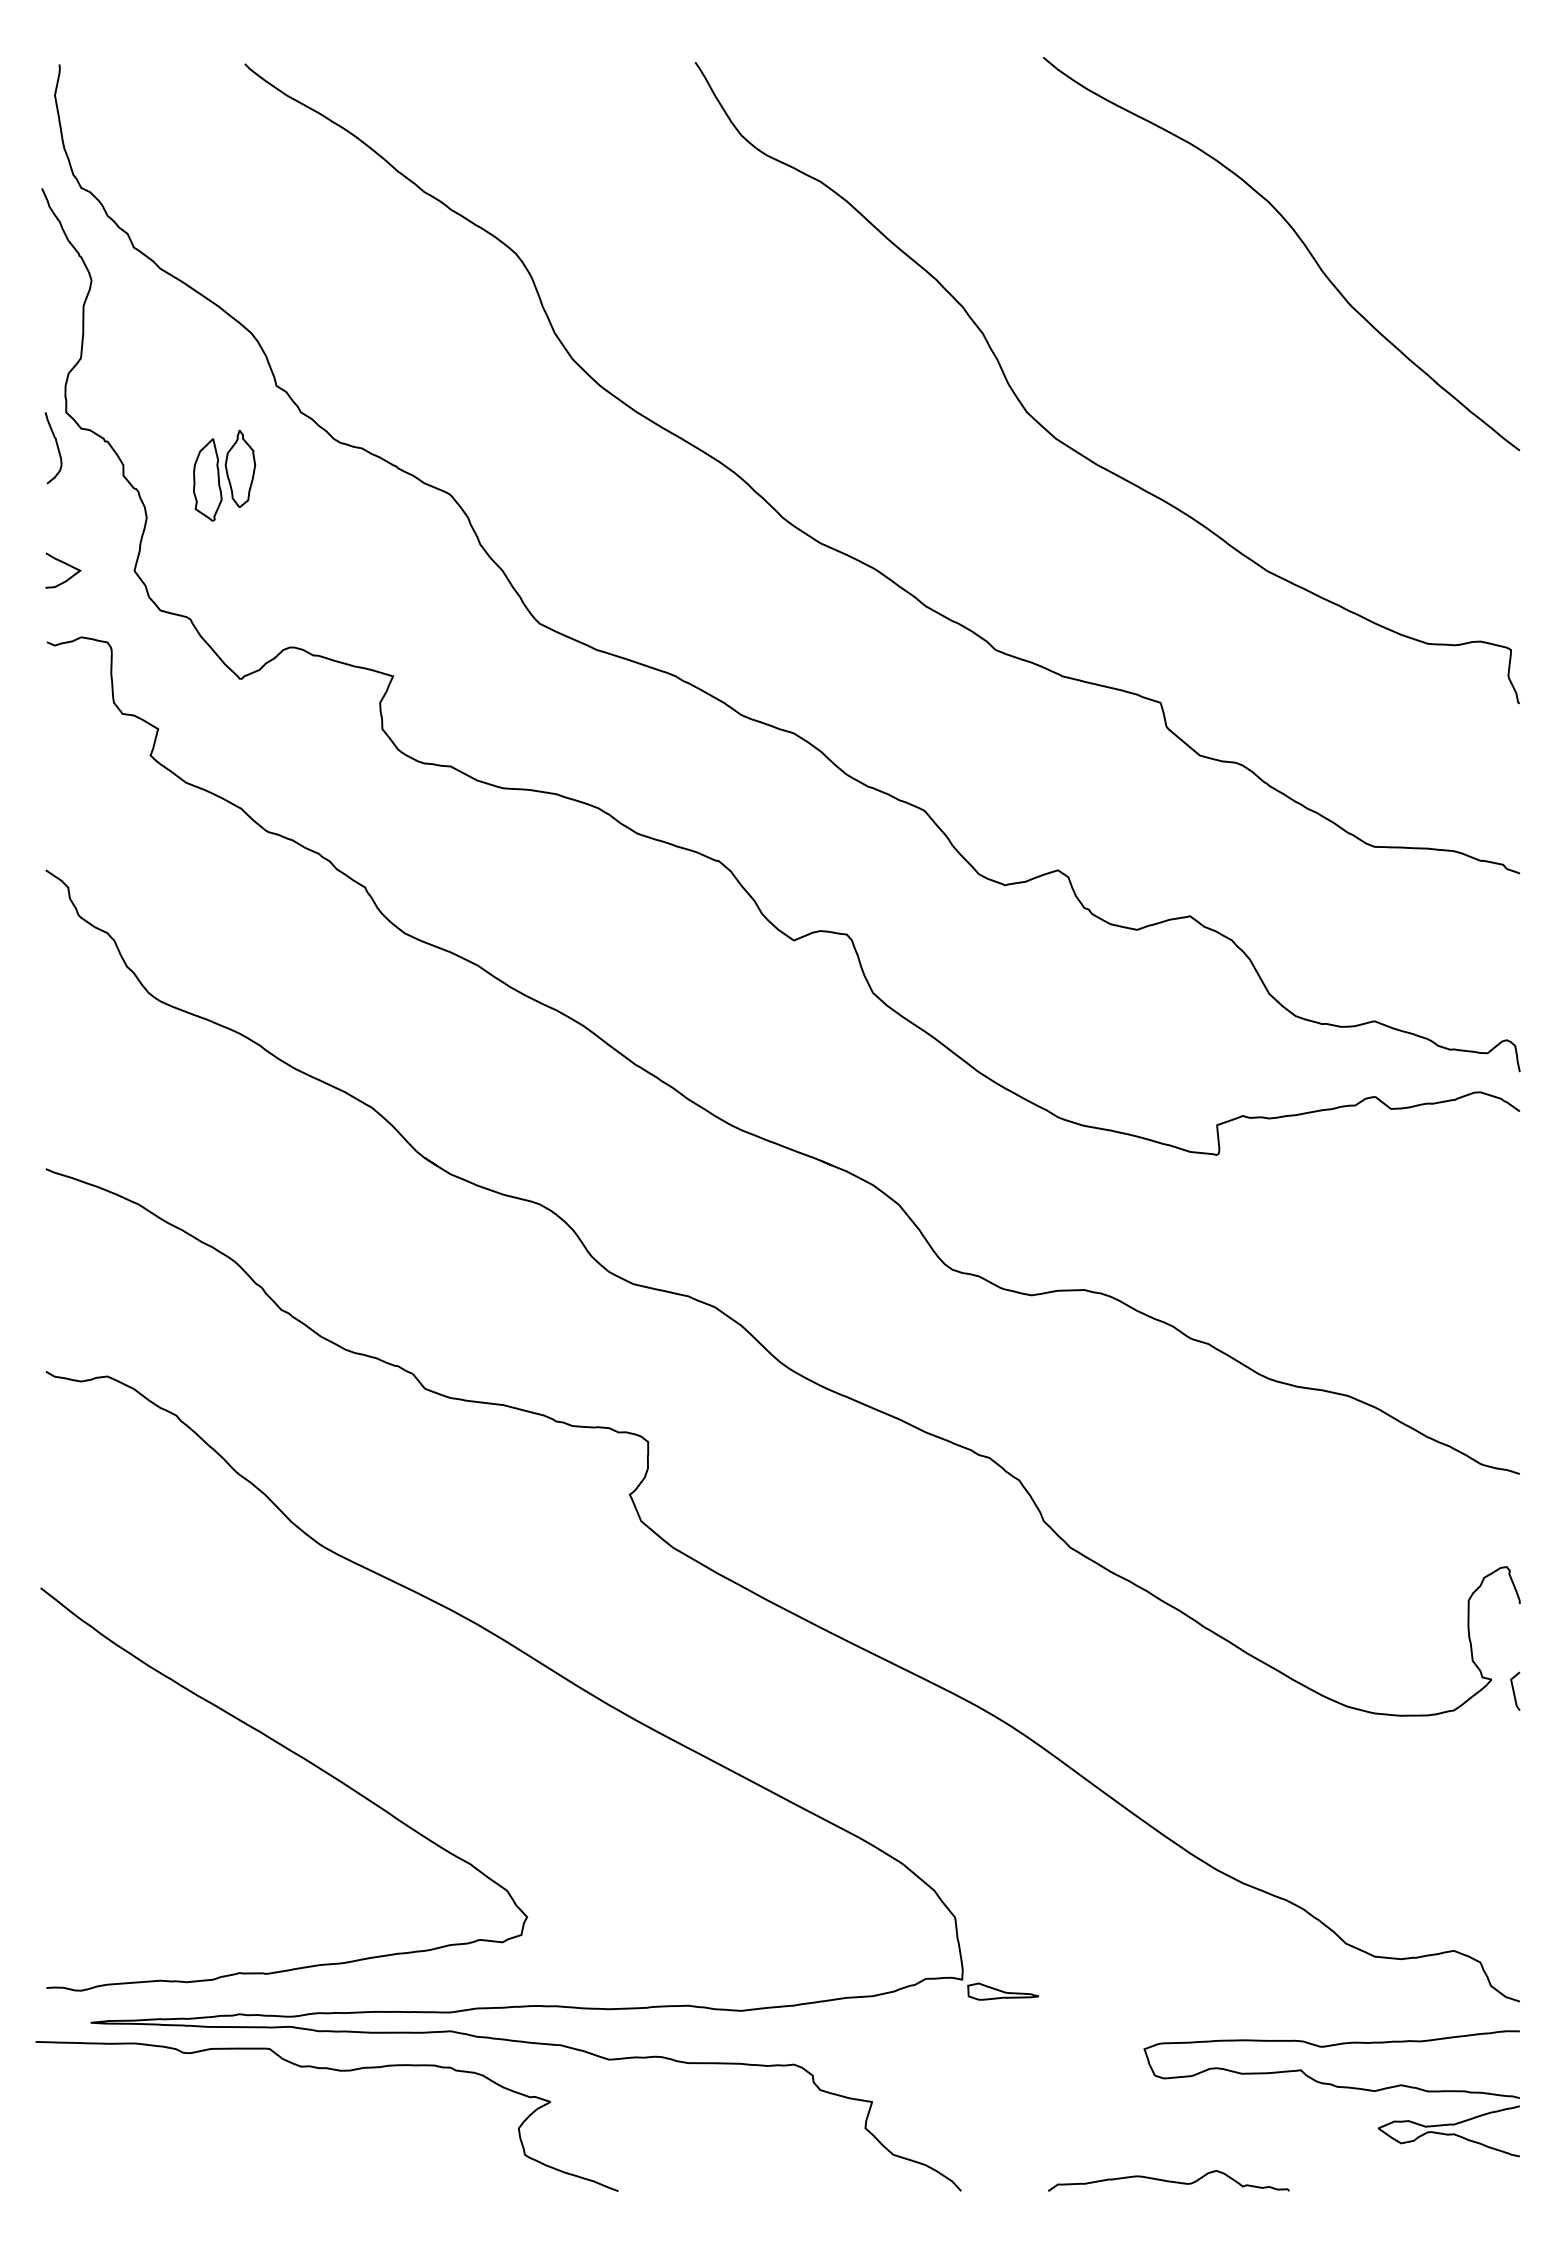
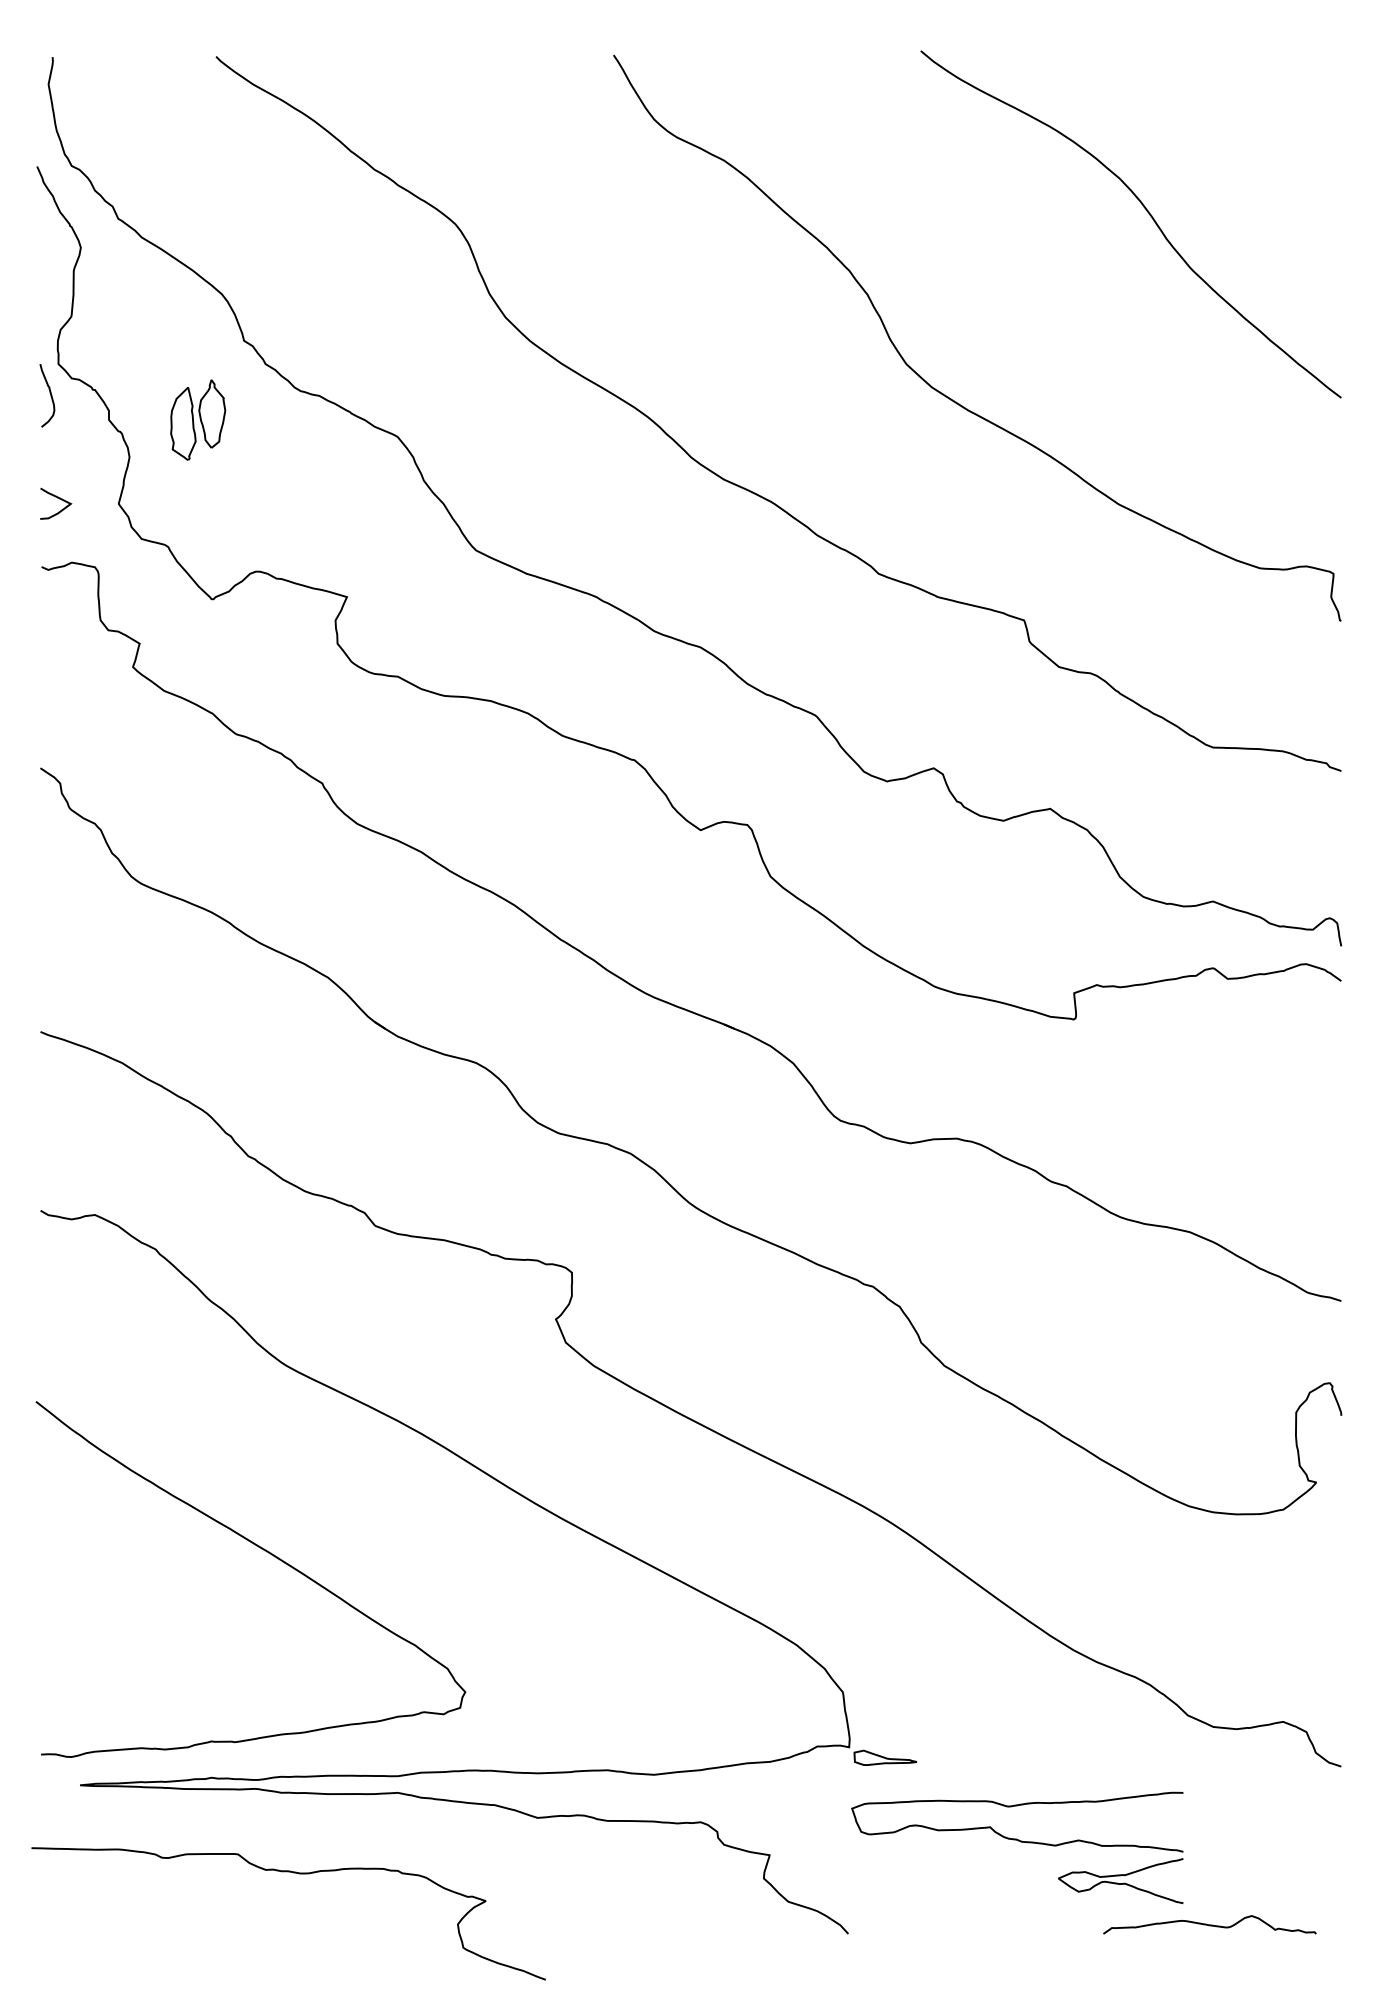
curve: (1514, 1690) -> (1336, 1492), removed
curve: (337, 2071) -> (297, 1874), moved
part: (1335, 2087) -> (1020, 1842), moved
curve: (1168, 2180) -> (1209, 1924), moved

